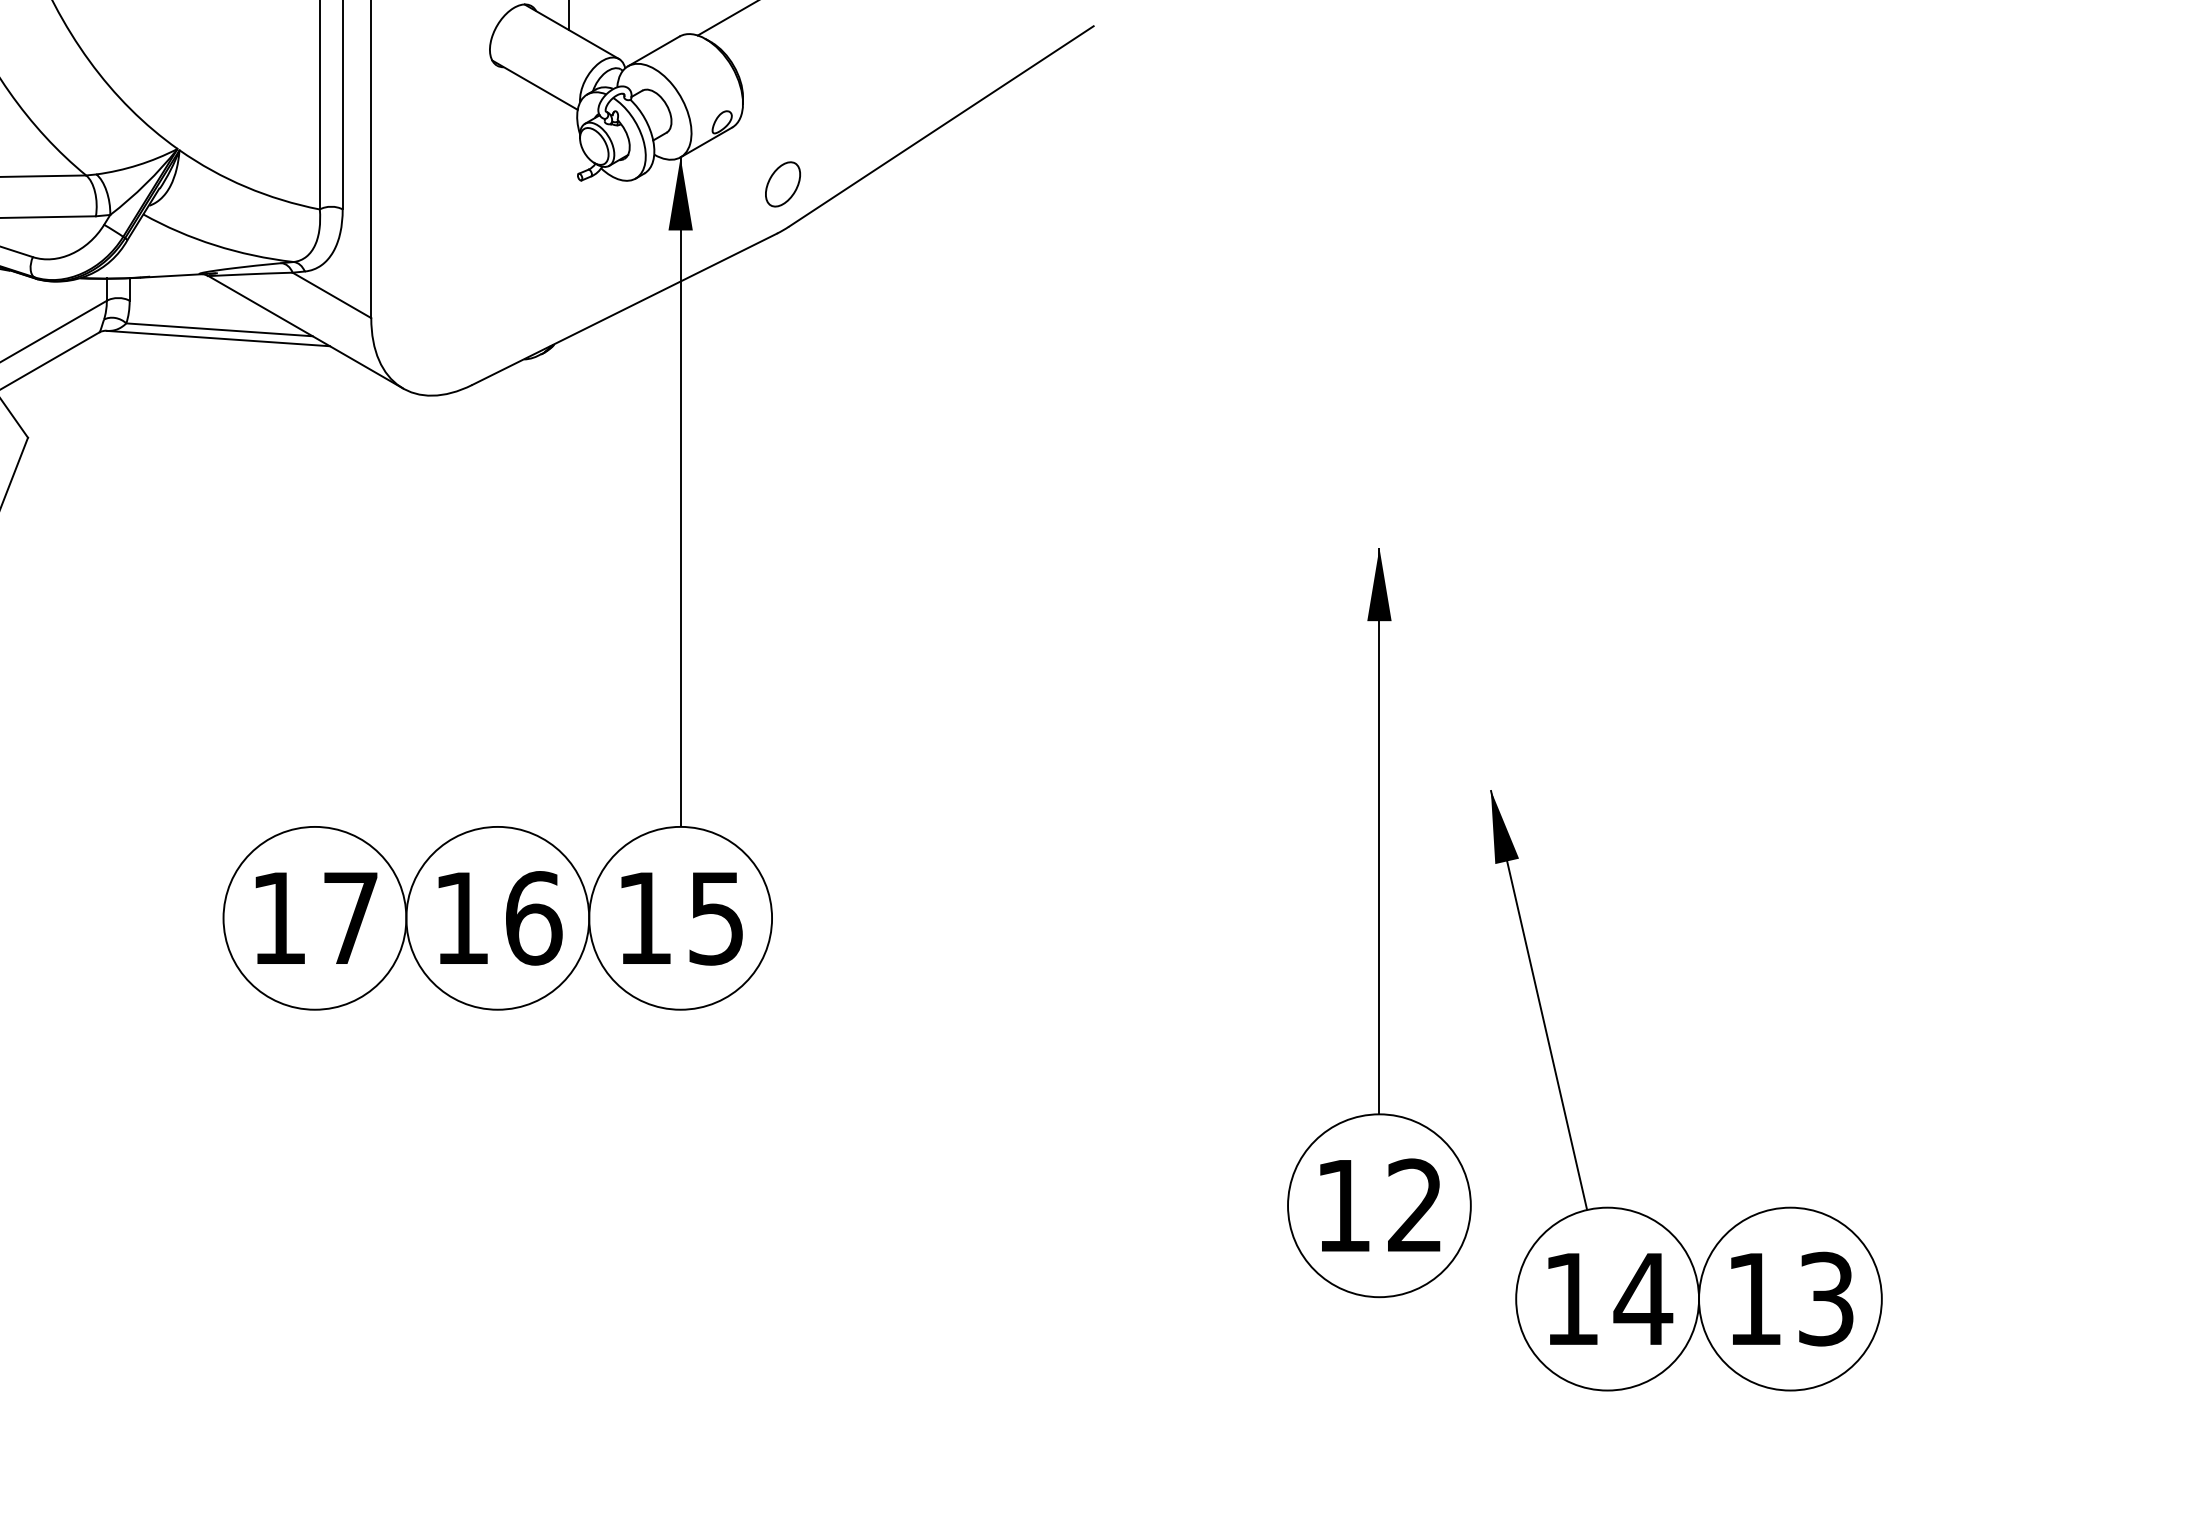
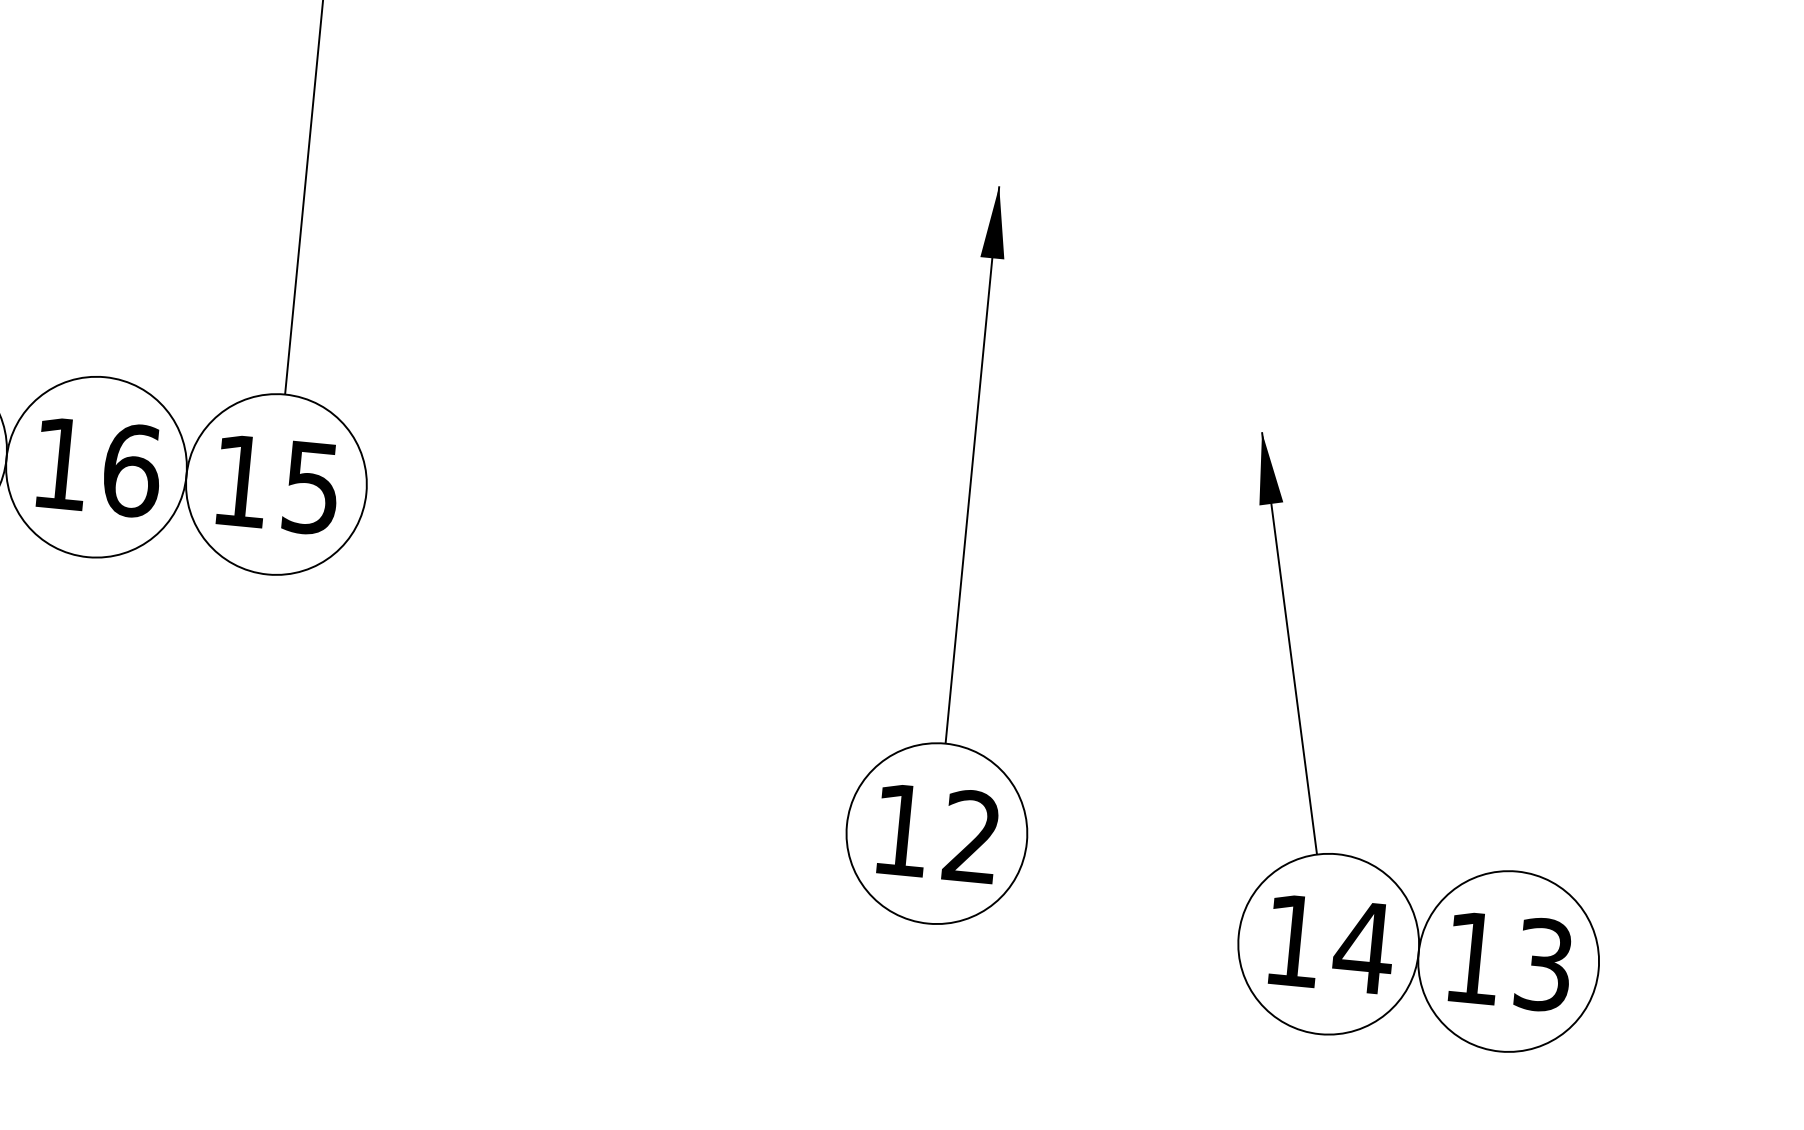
part: (1567, 1118) -> (1306, 762), moved

